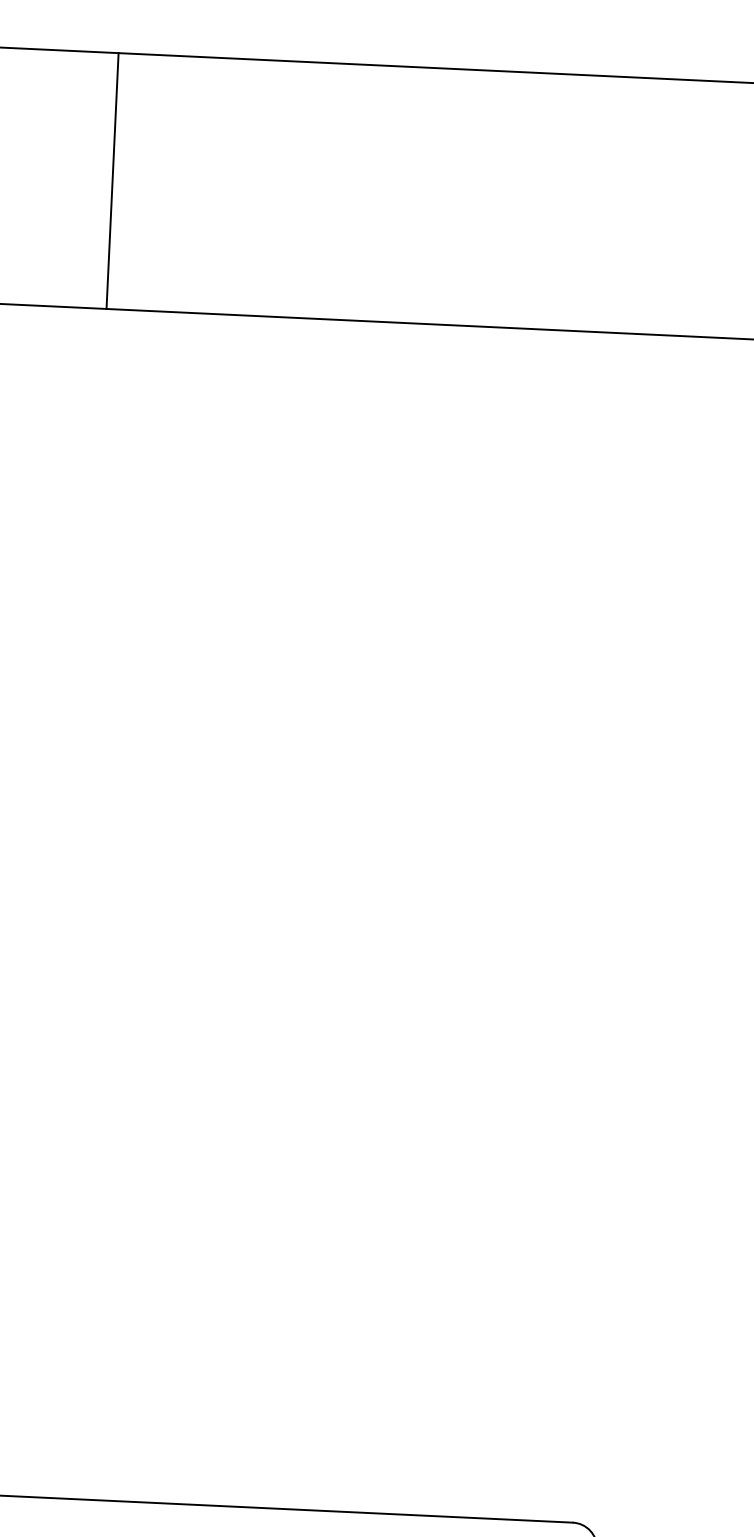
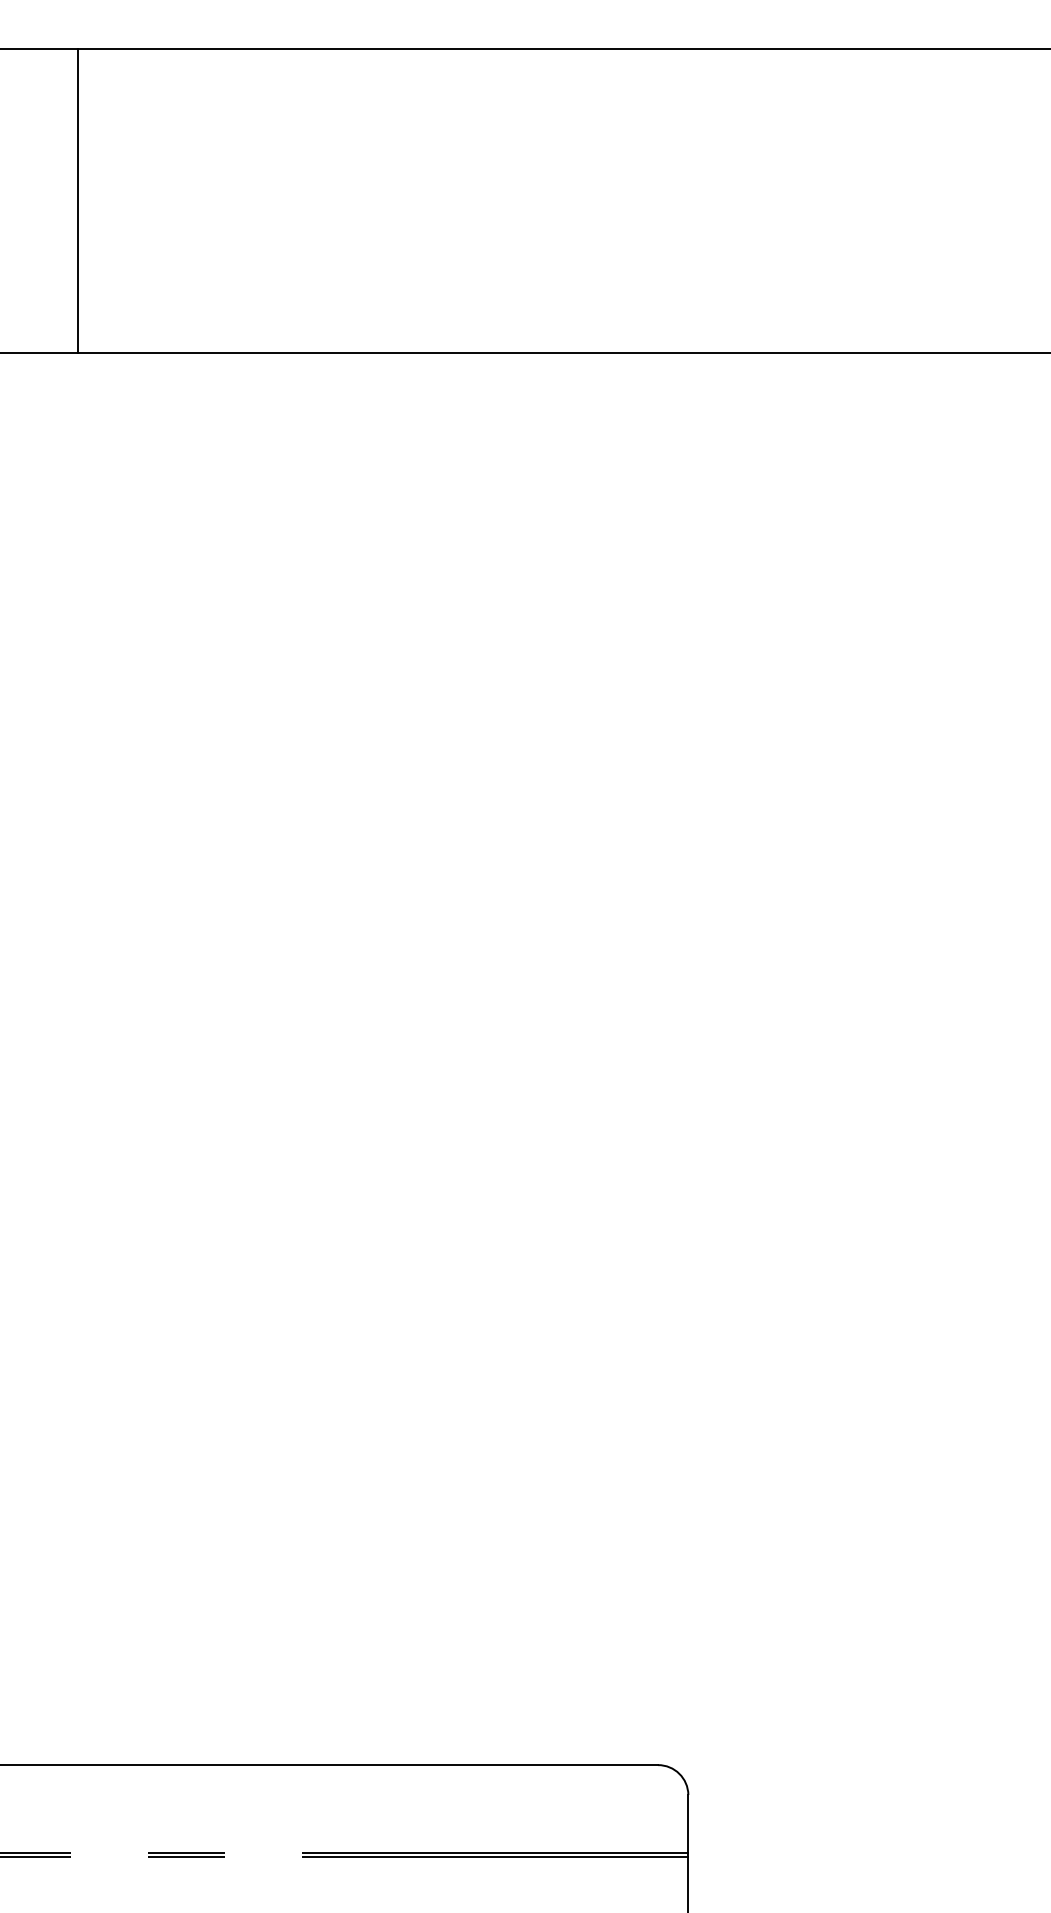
line: (112, 180) -> (77, 200), moved

